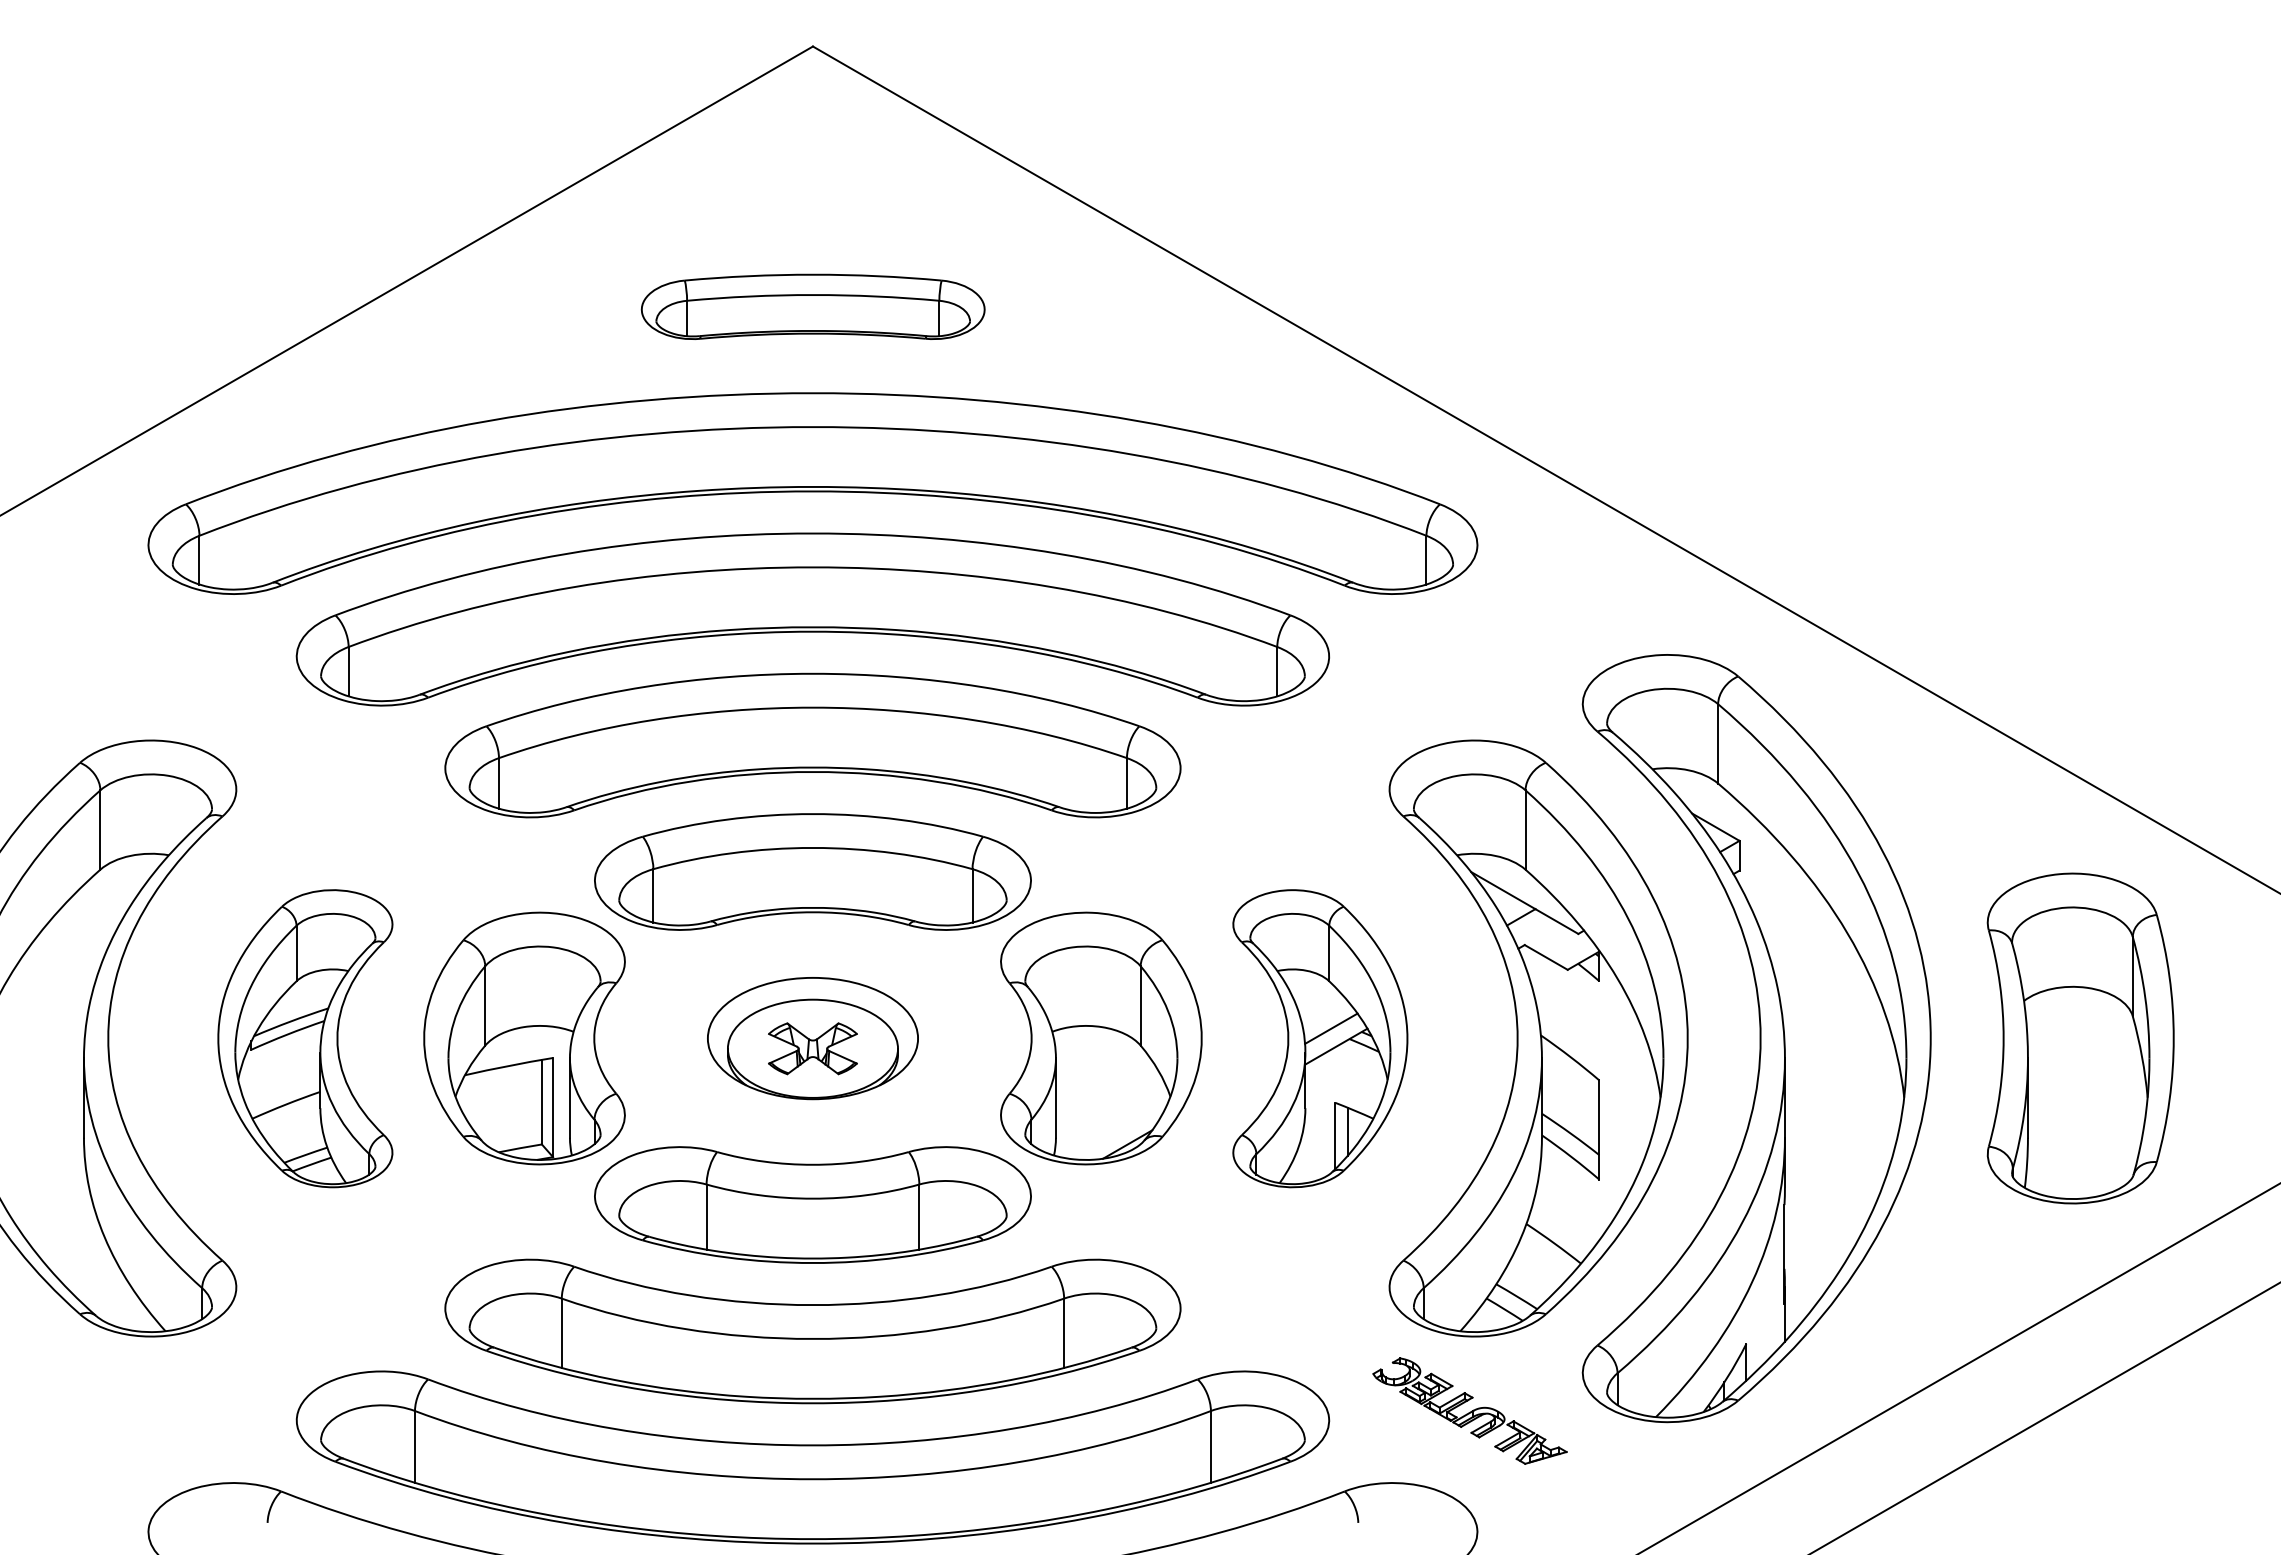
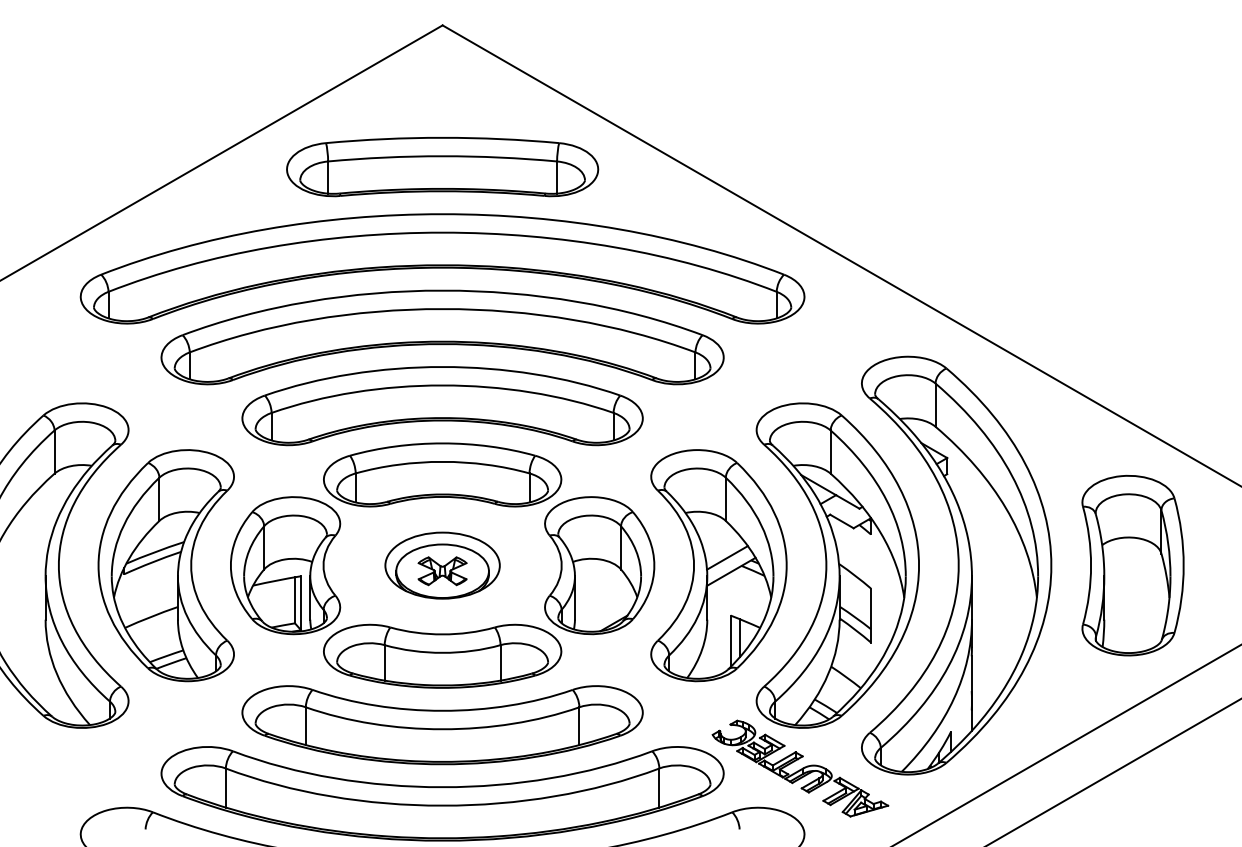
part: (812, 307) -> (442, 167), size x1.67
part: (304, 1038) -> (165, 565), size x1.43
part: (1319, 1038) -> (718, 565), size x1.43
part: (1470, 1410) -> (800, 768), size x1.67

